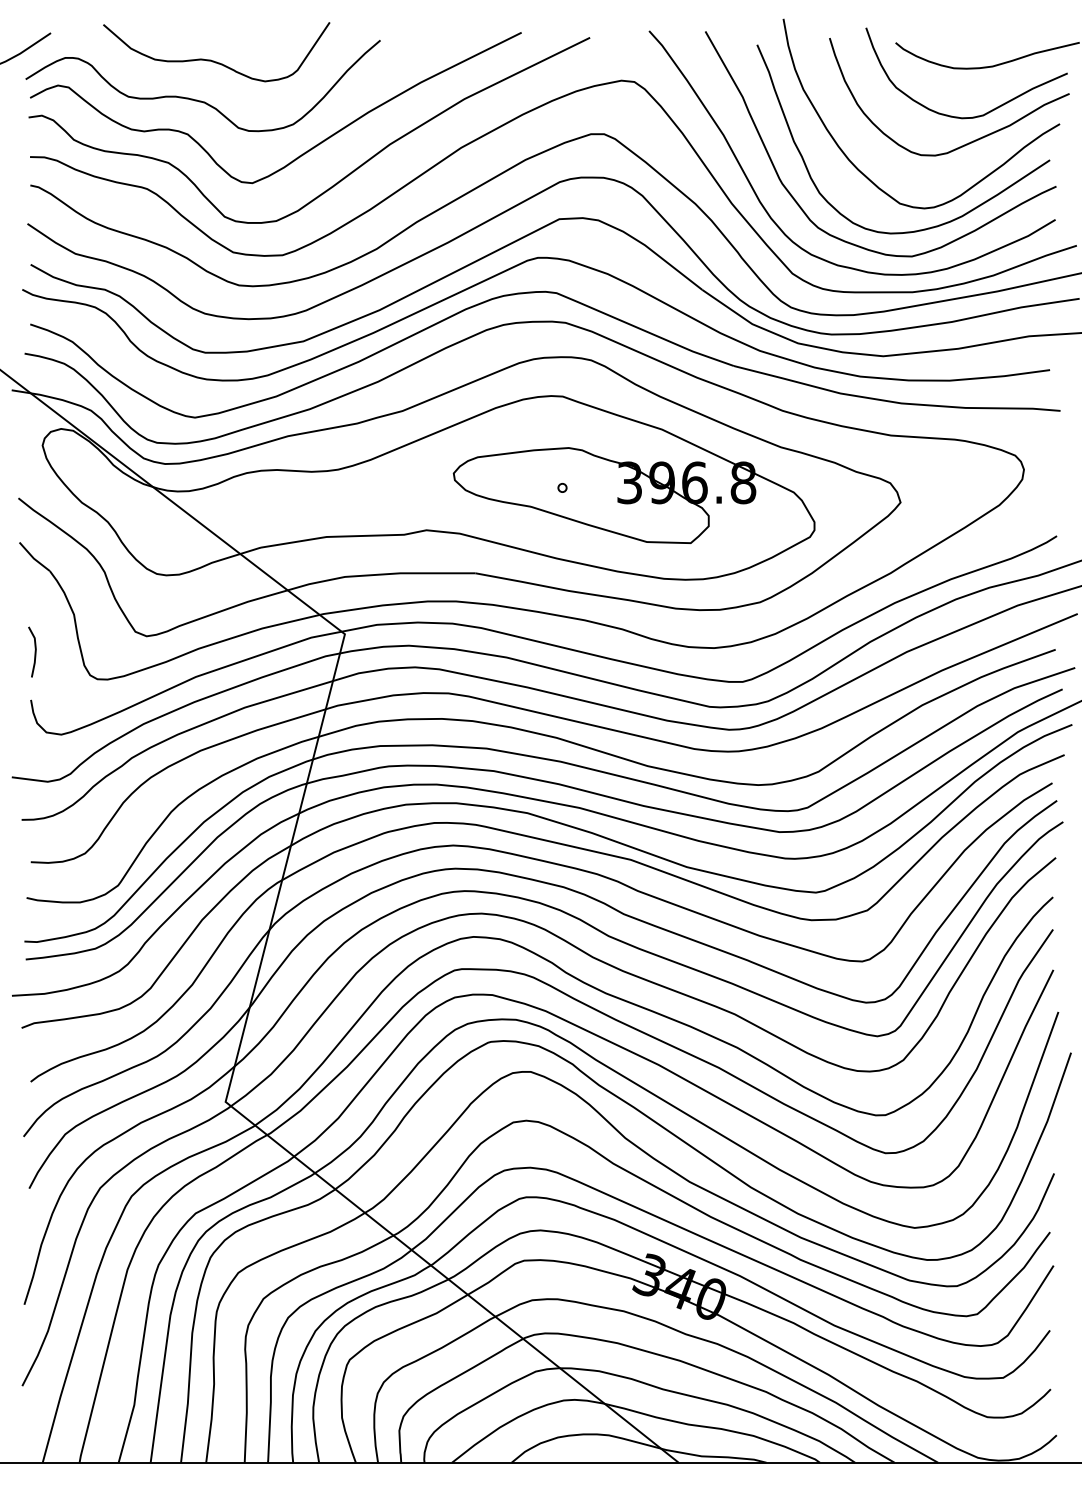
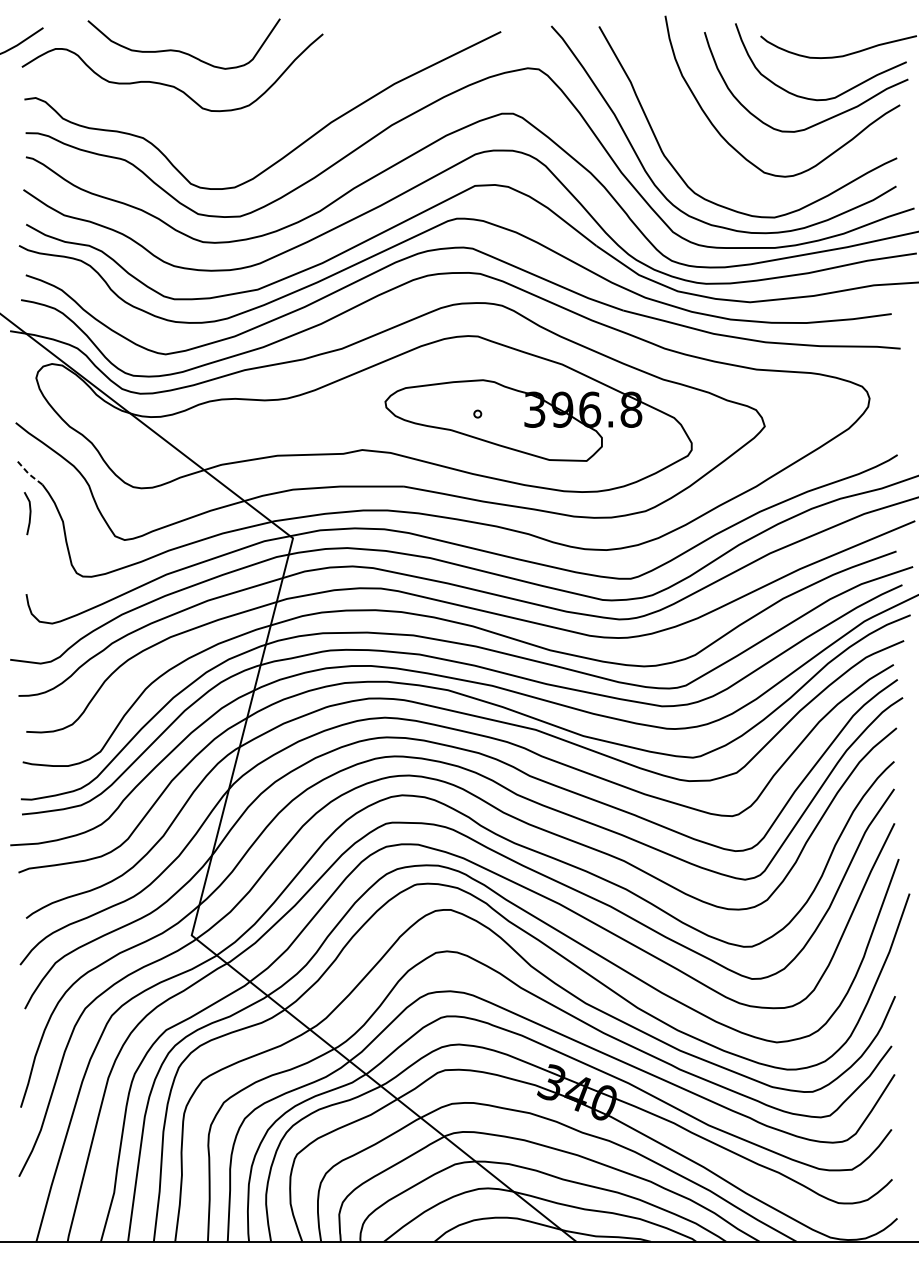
curve: (305, 151) -> (259, 128), removed
curve: (931, 226) -> (791, 192), removed
line: (33, 558) -> (28, 474), solid -> dashed
line: (34, 651) -> (29, 513), moved

